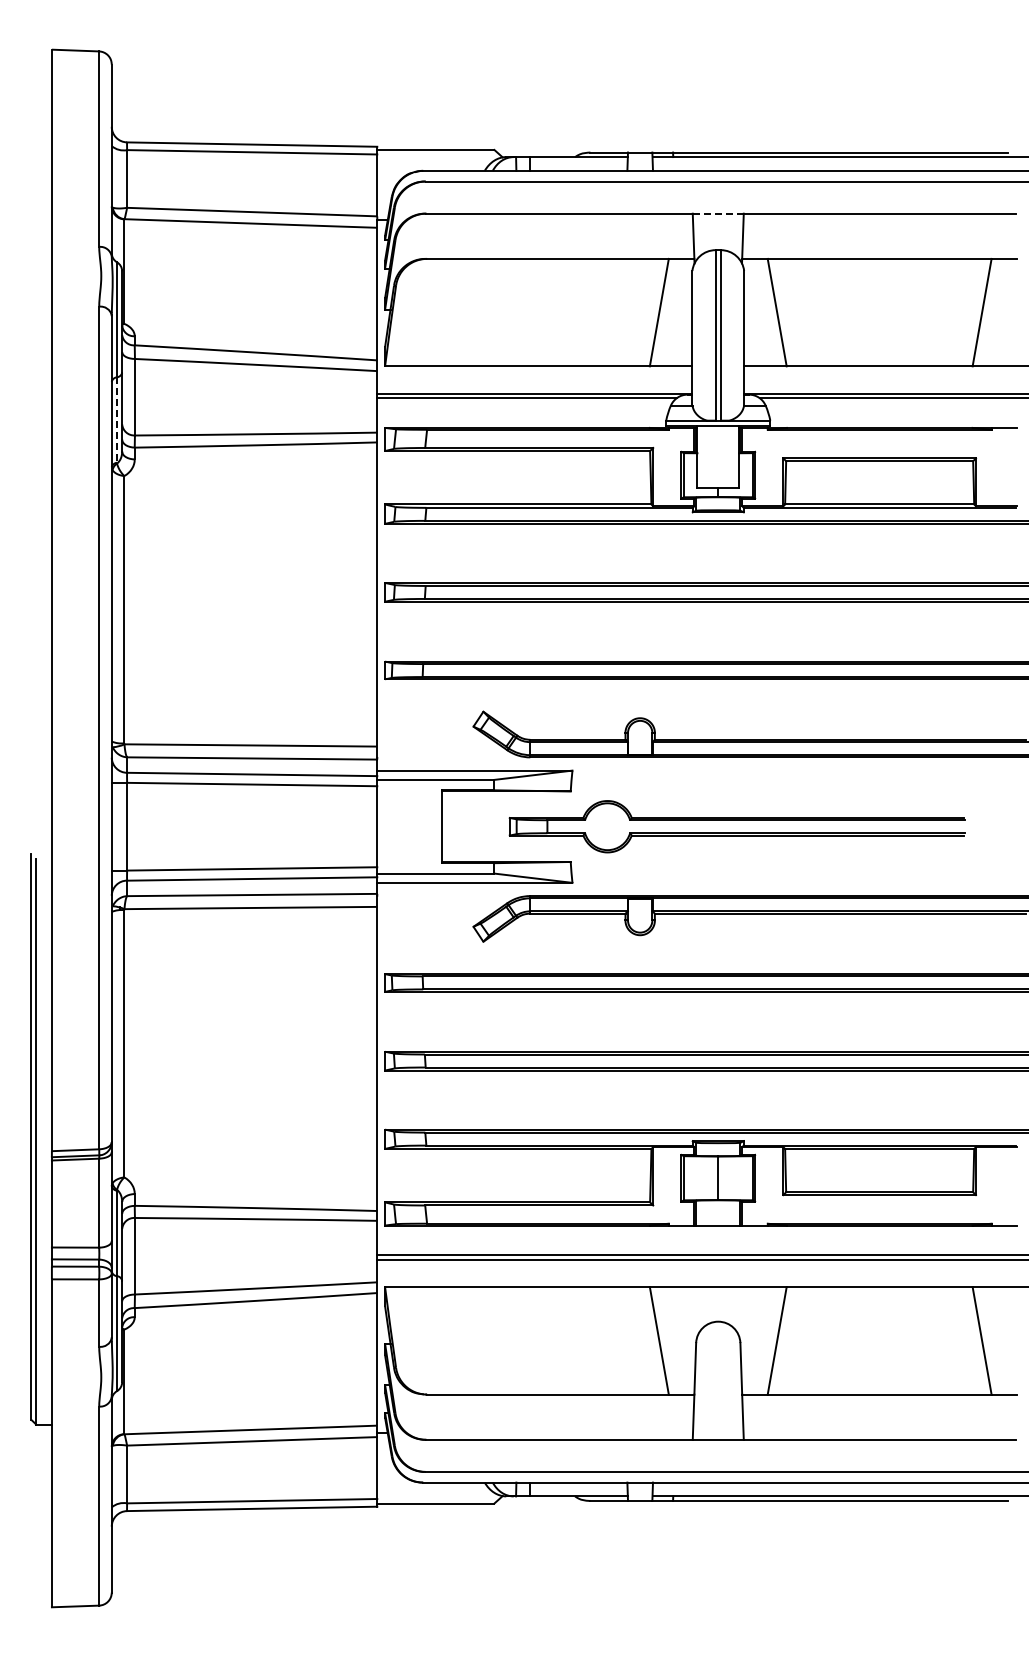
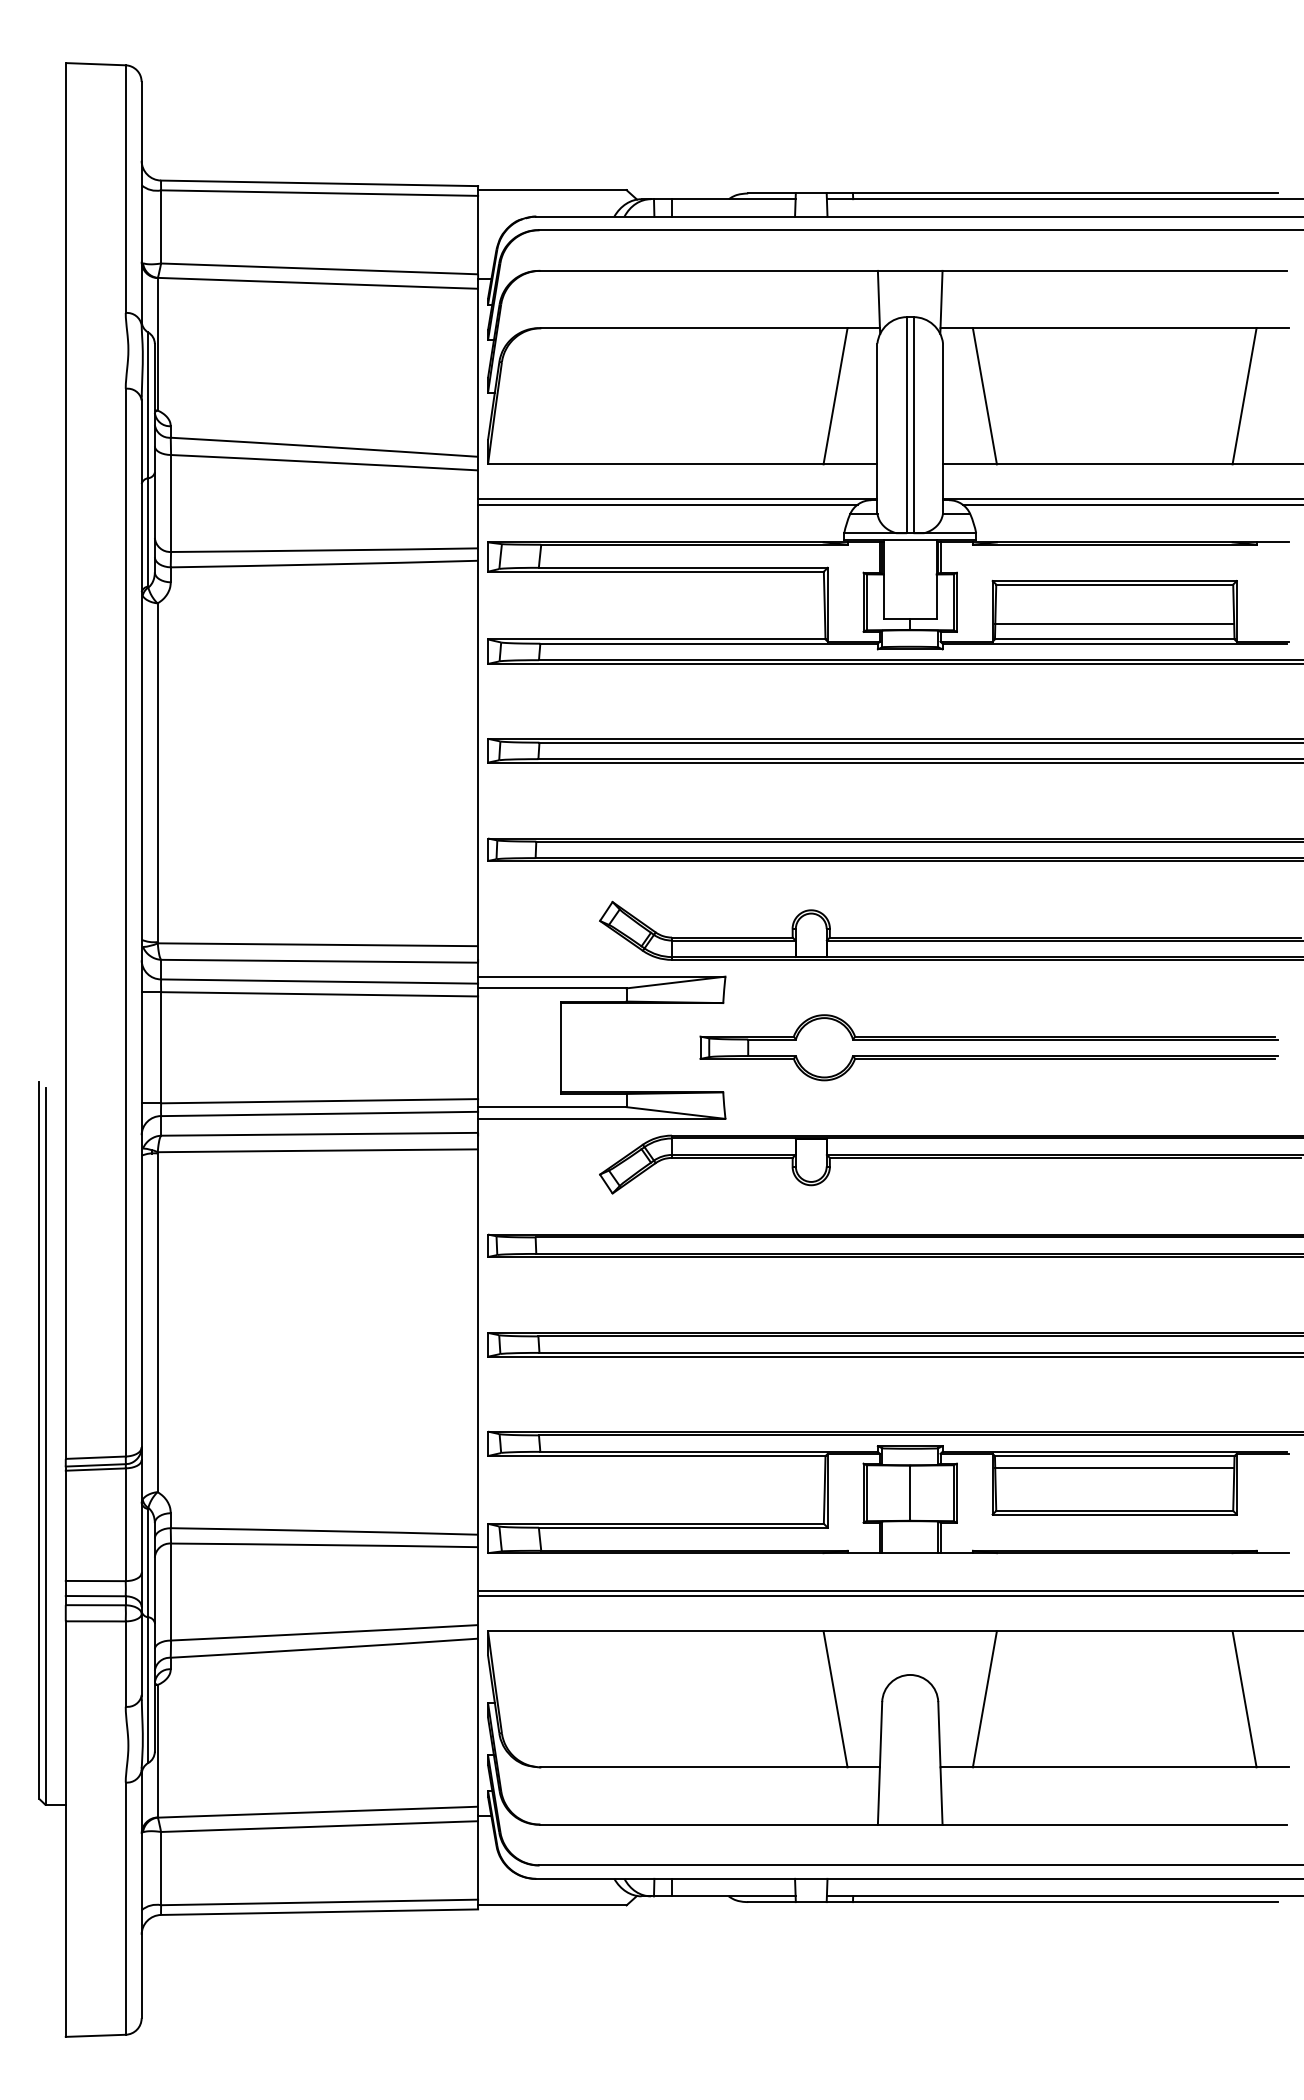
line: (718, 213) -> (910, 270), dashed -> solid
line: (116, 420) -> (147, 532), dashed -> solid
line: (879, 491) -> (1114, 622), added
part: (736, 826) -> (987, 1047), moved
line: (879, 1158) -> (1114, 1468), added

